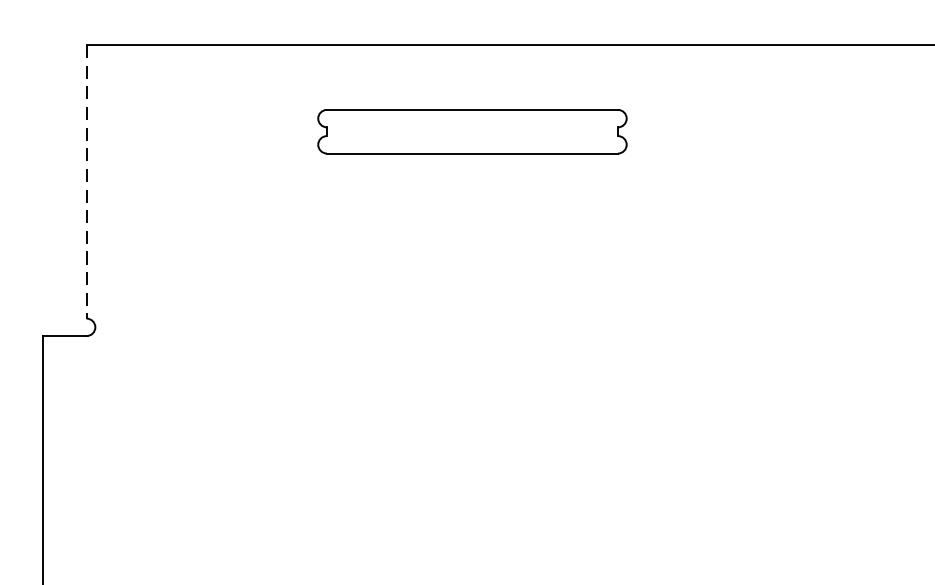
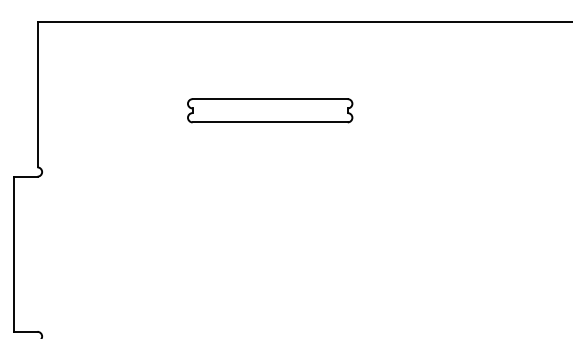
part: (473, 131) -> (270, 110), moved
line: (86, 181) -> (37, 94), dashed -> solid

